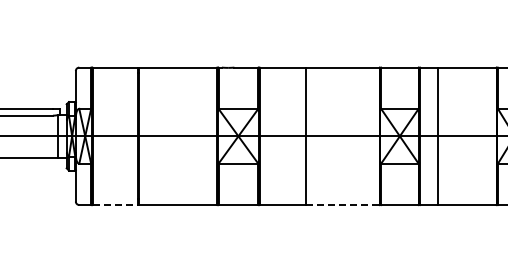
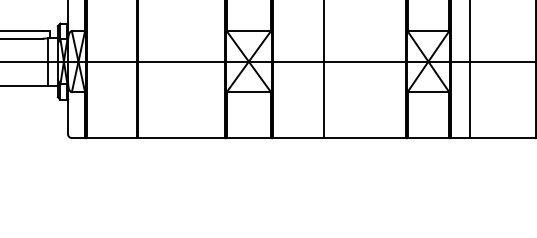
line: (115, 205) -> (112, 138), dashed -> solid
line: (342, 205) -> (364, 138), dashed -> solid

